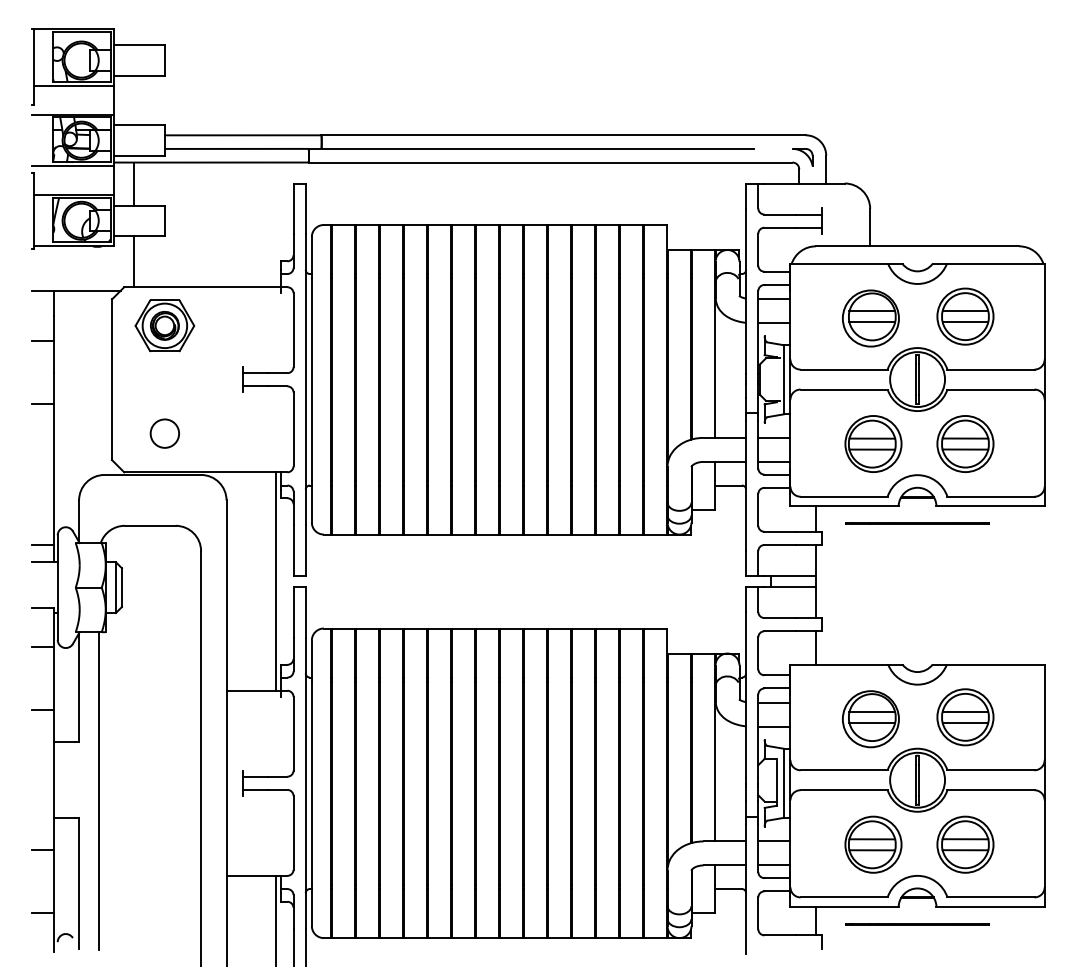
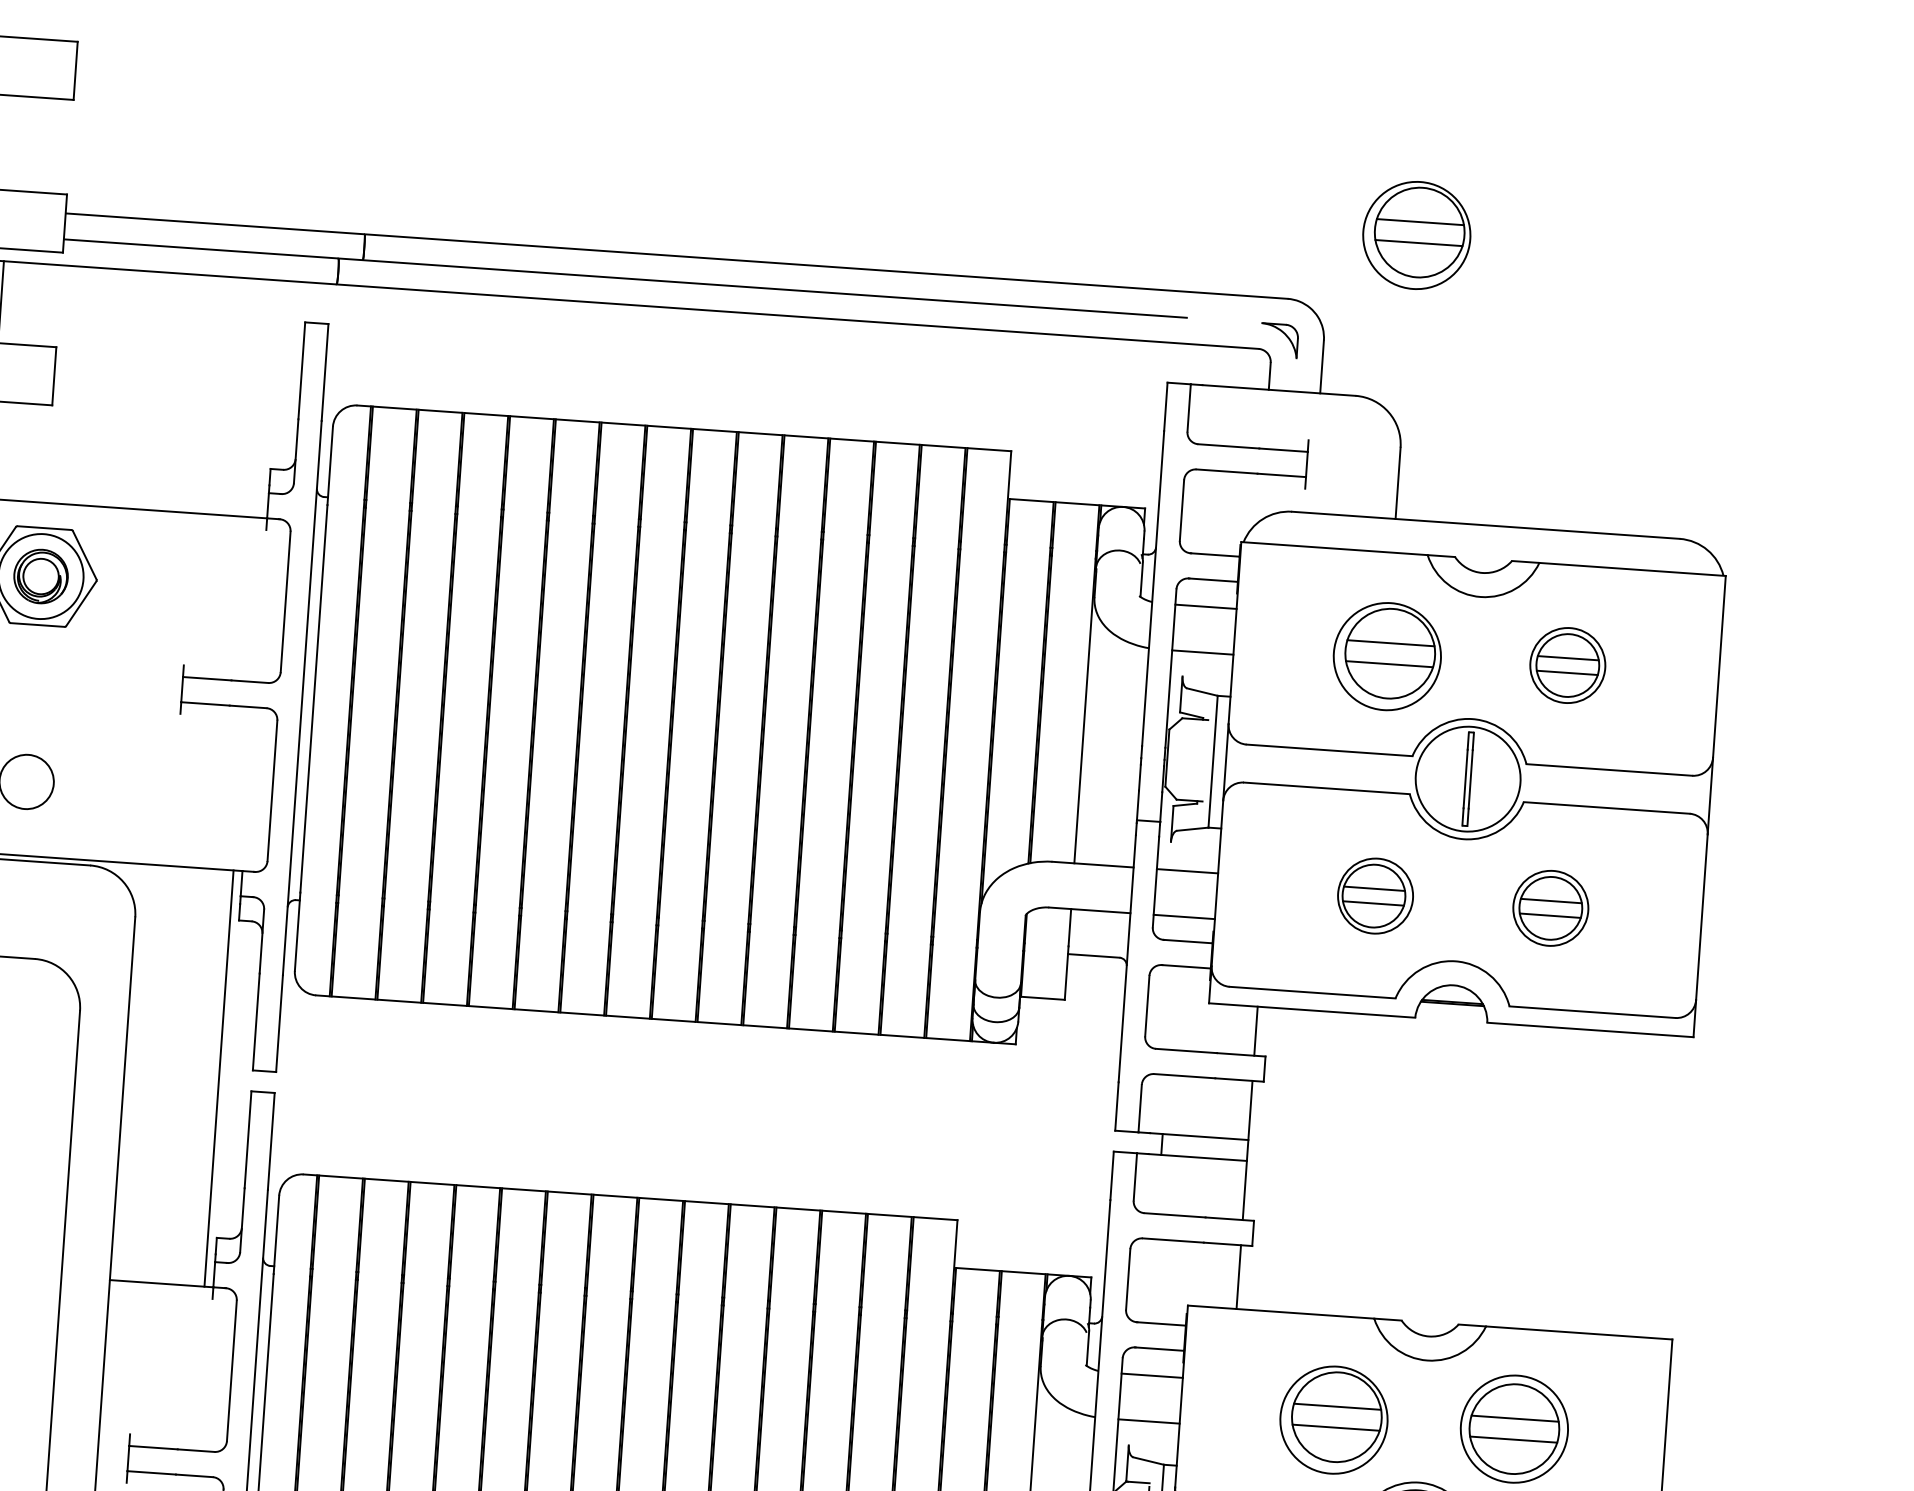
part: (870, 97) -> (1416, 235), added
part: (965, 316) -> (1567, 665), size x0.7
part: (873, 443) -> (1375, 895), size x0.7
part: (965, 443) -> (1550, 907), size x0.7
line: (917, 523) -> (1448, 1053), removed

